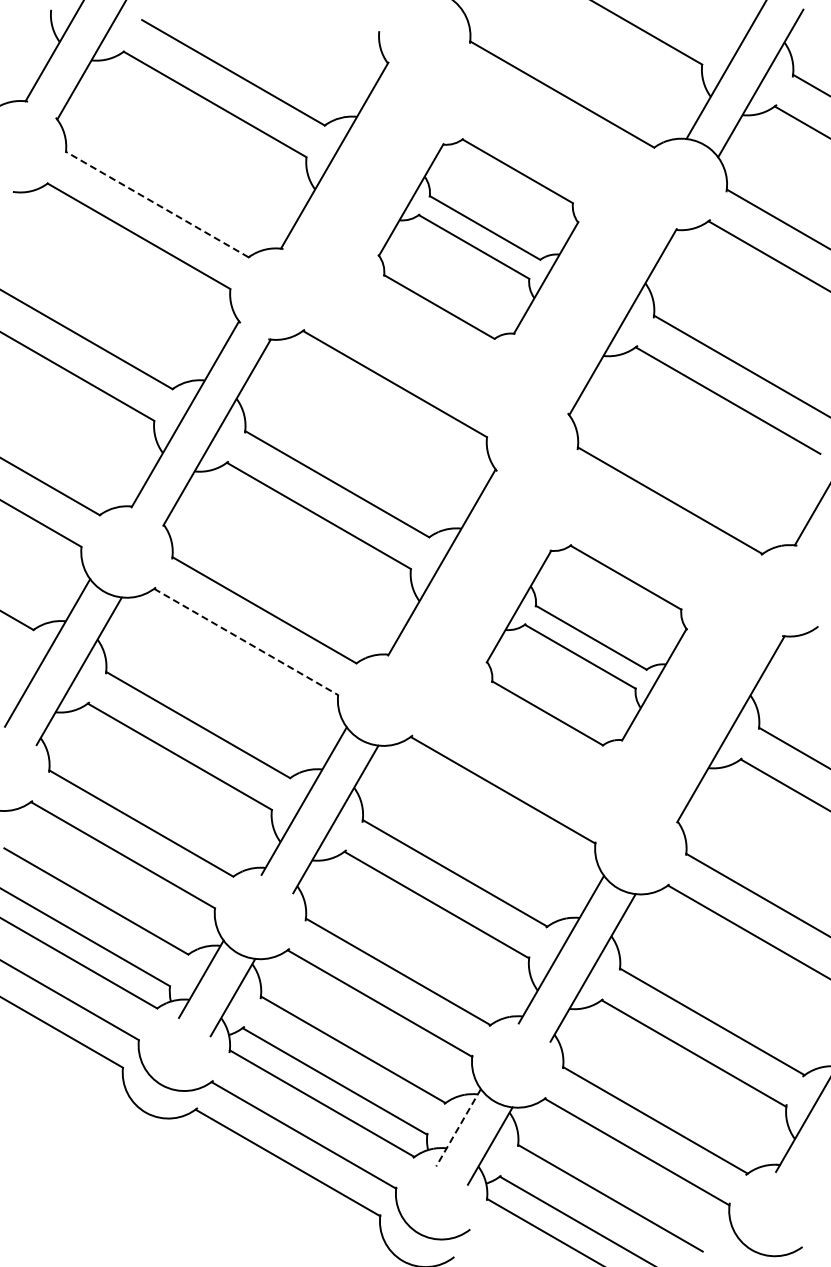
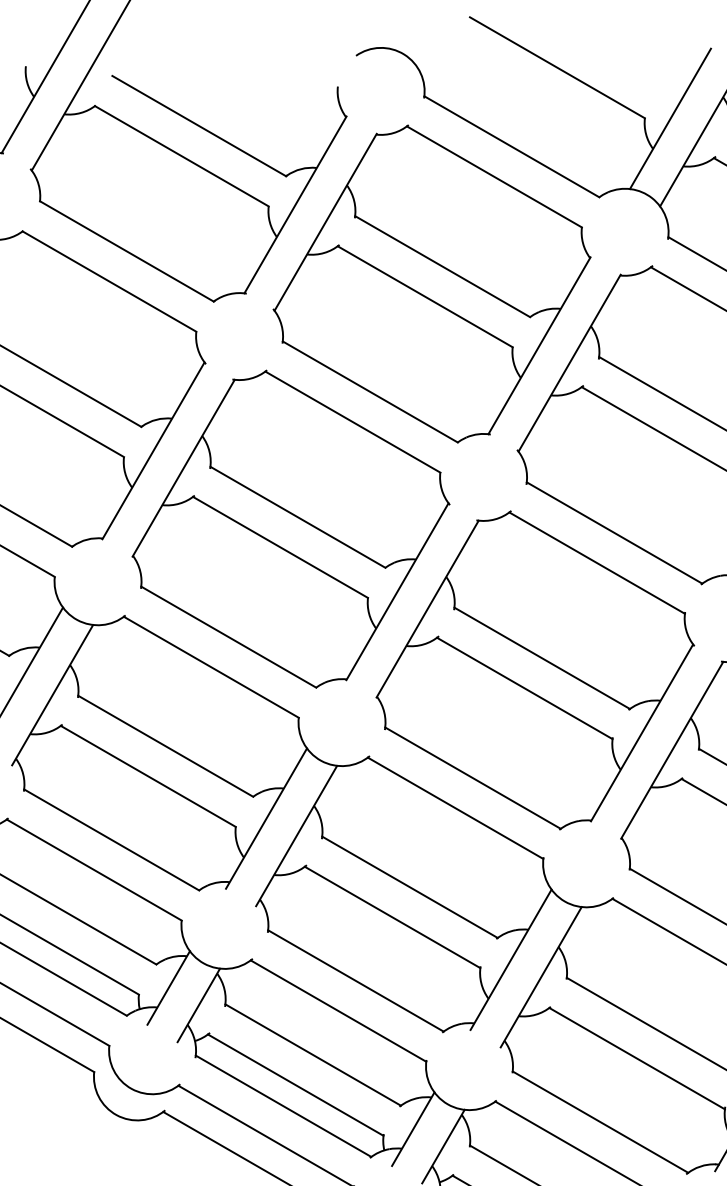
line: (156, 204) -> (126, 251), dashed -> solid
part: (478, 238) -> (432, 283), size x1.67
line: (246, 642) -> (211, 667), dashed -> solid
part: (586, 645) -> (534, 670), size x1.67
line: (458, 1127) -> (413, 1128), dashed -> solid

